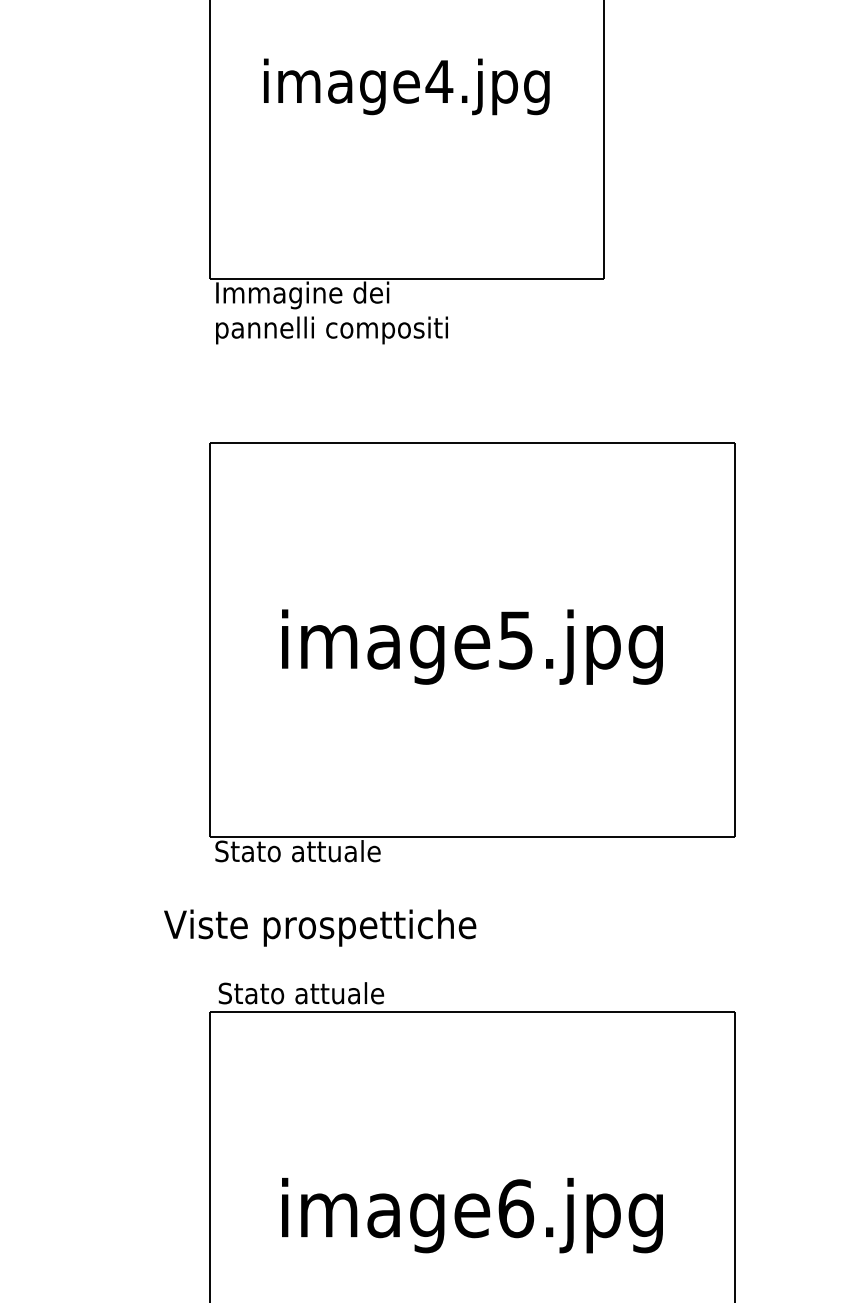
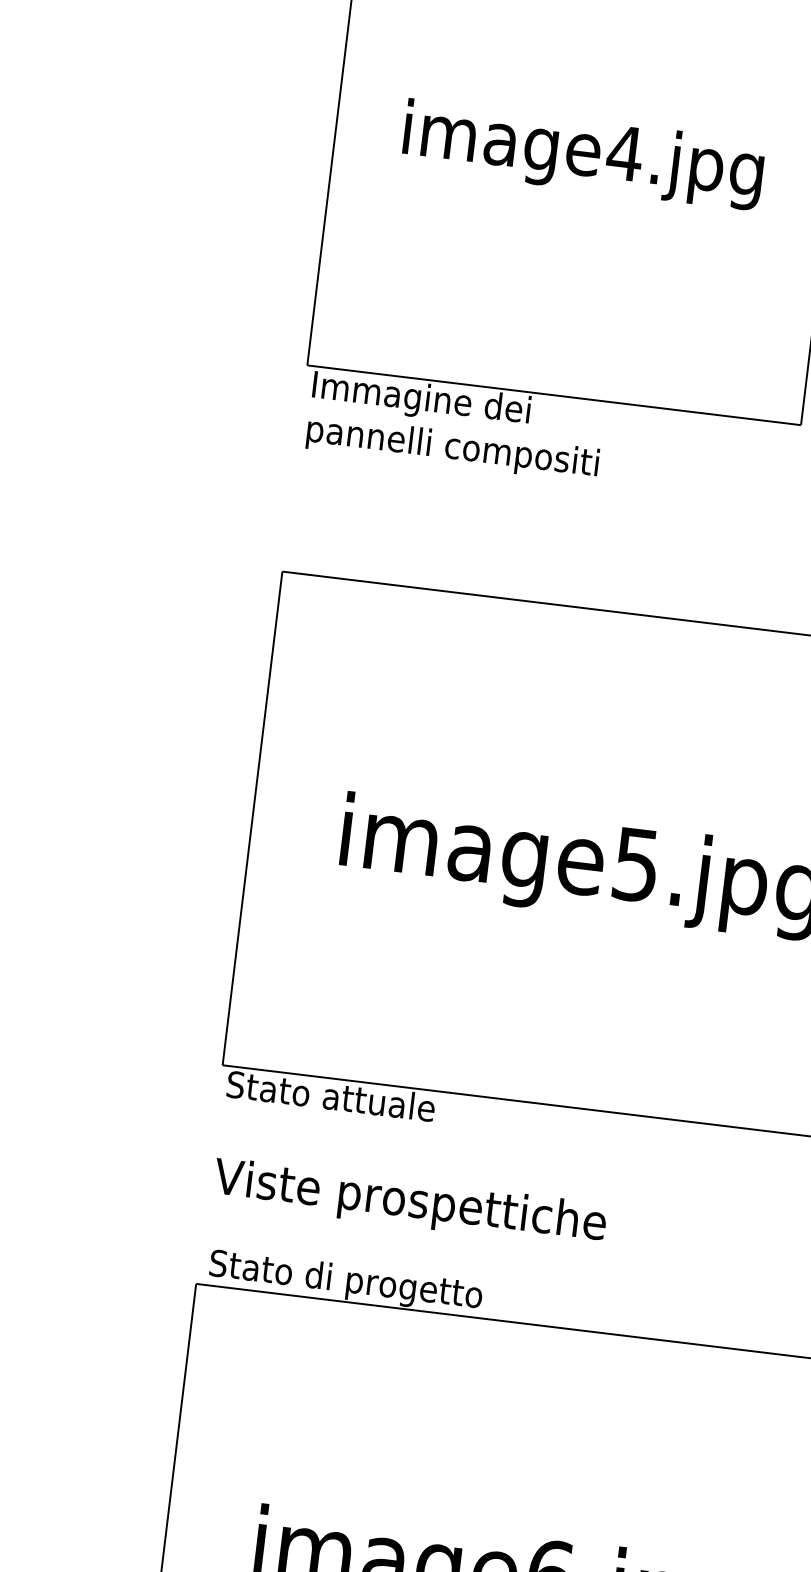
text: (320, 927) -> (410, 1202), moved
text: (365, 995) -> (393, 1287), Stato attuale -> Stato di progetto

